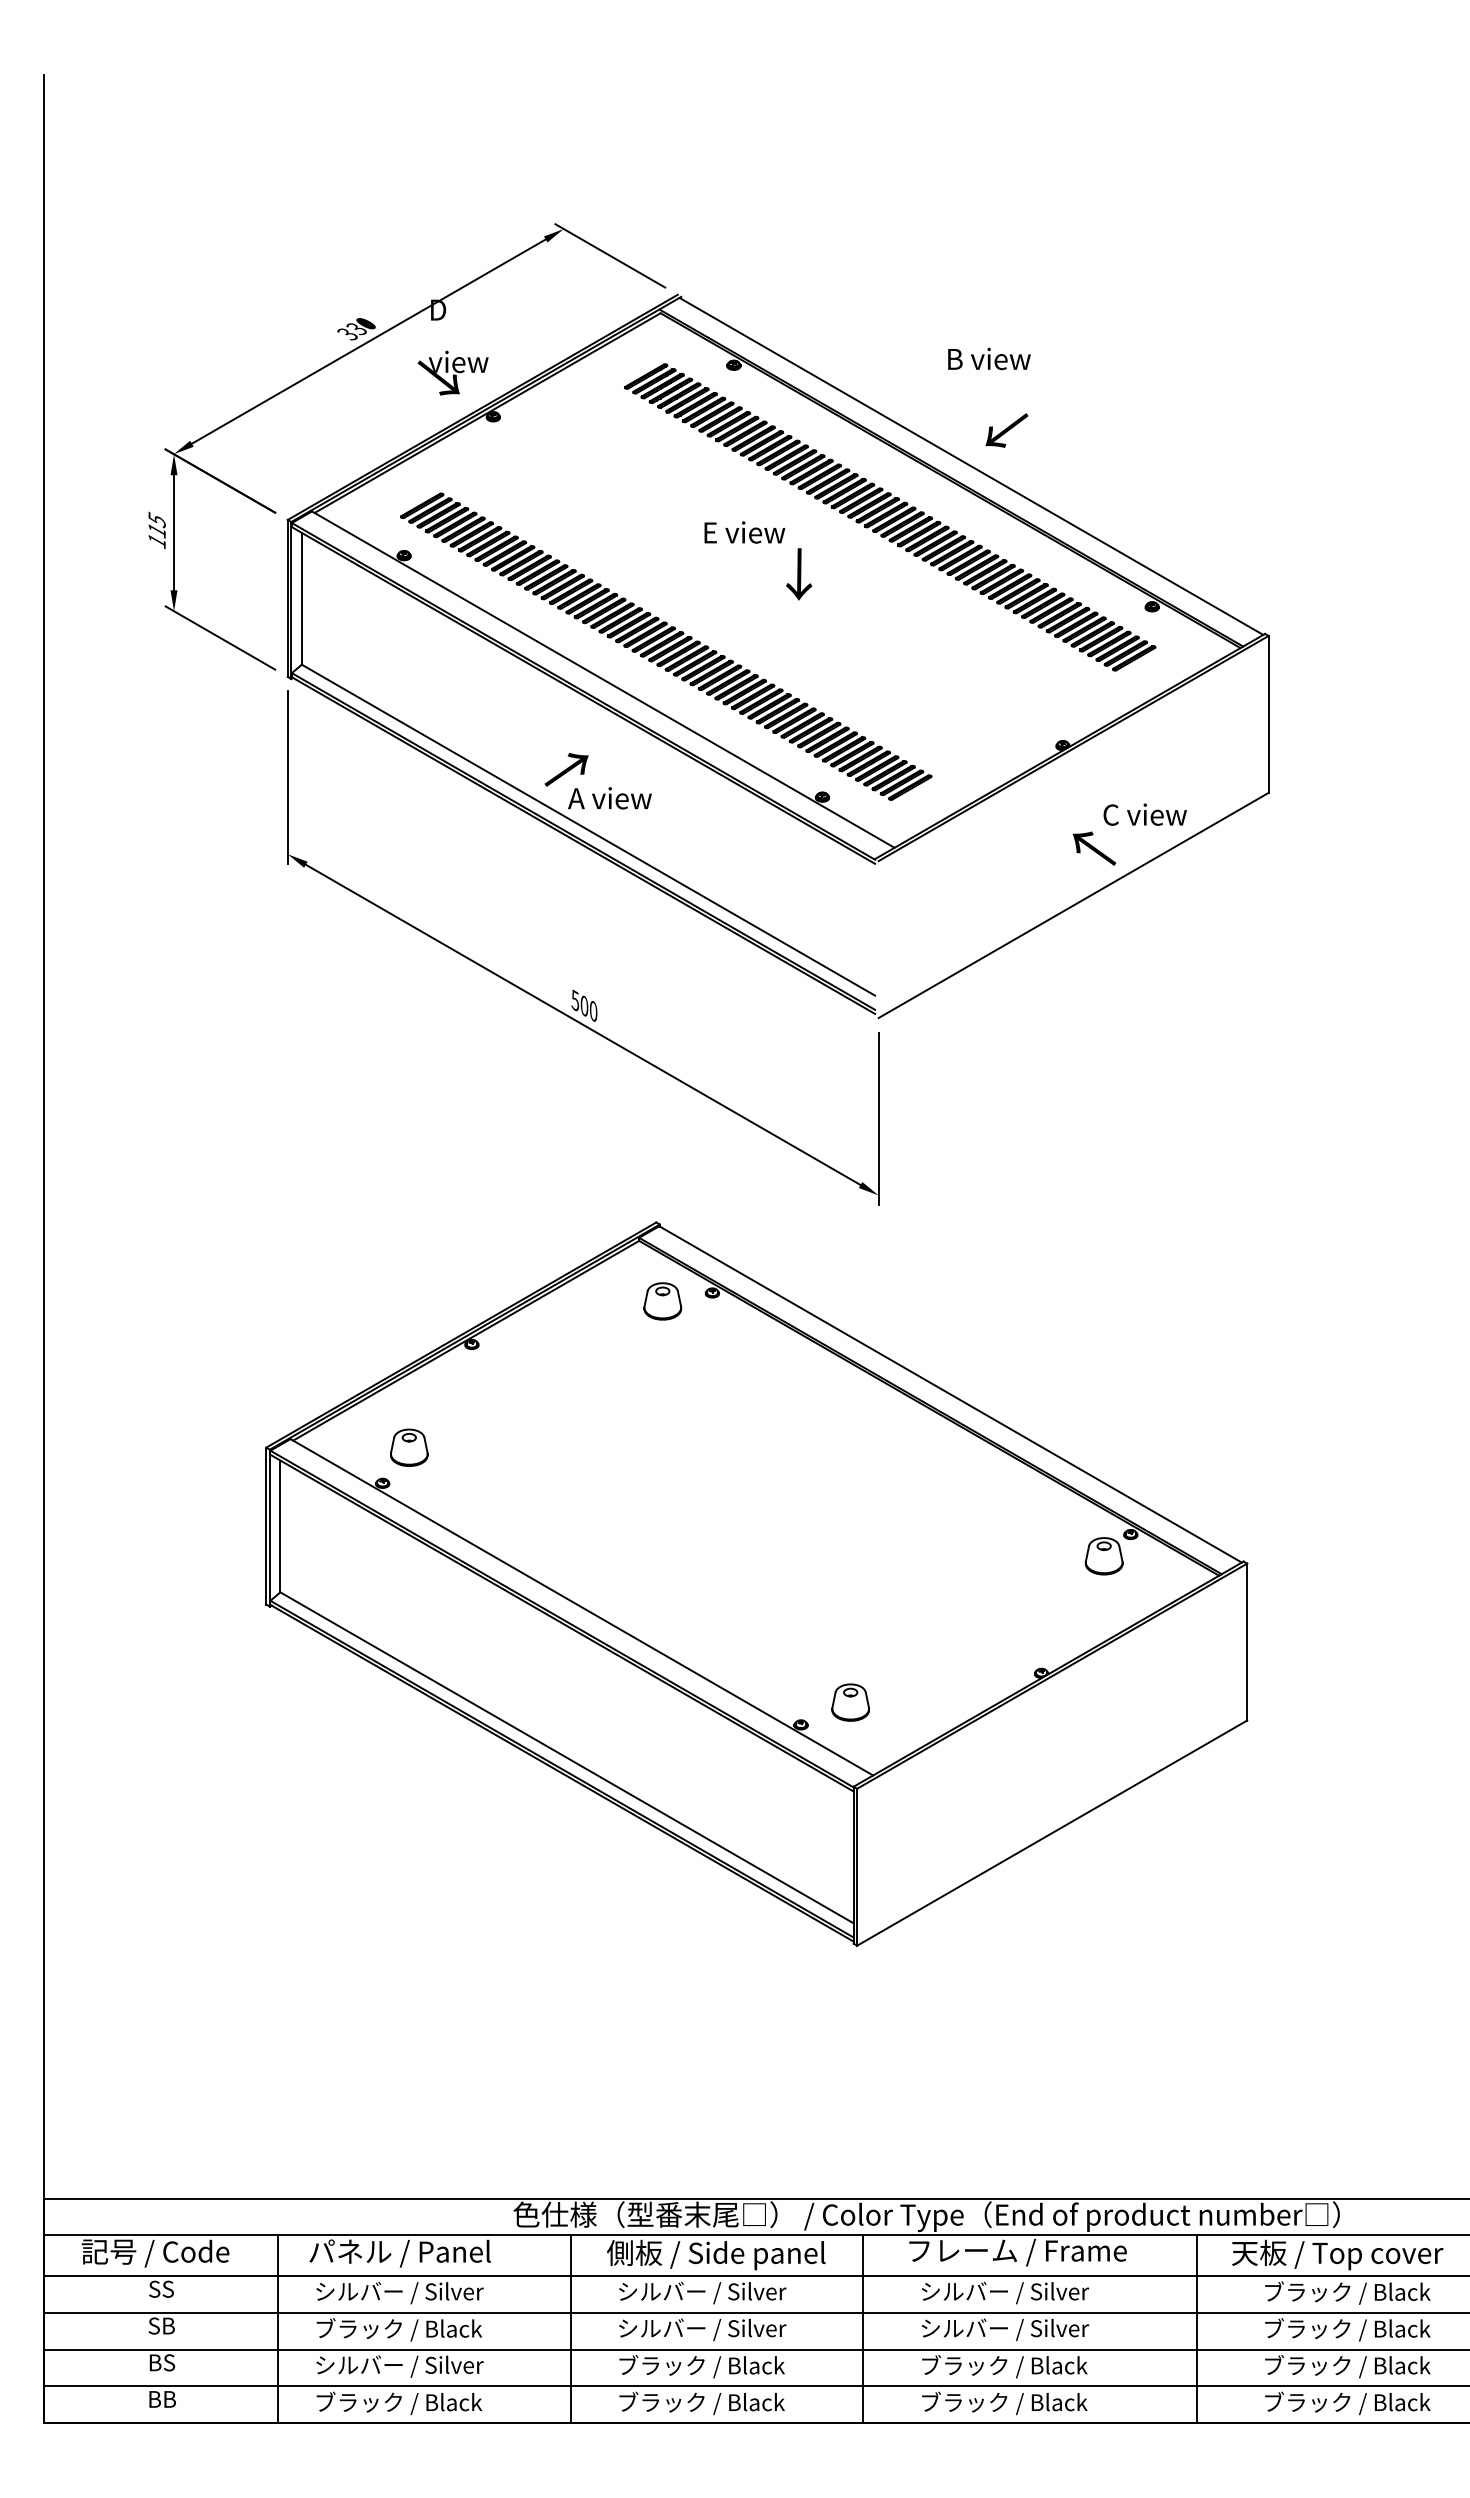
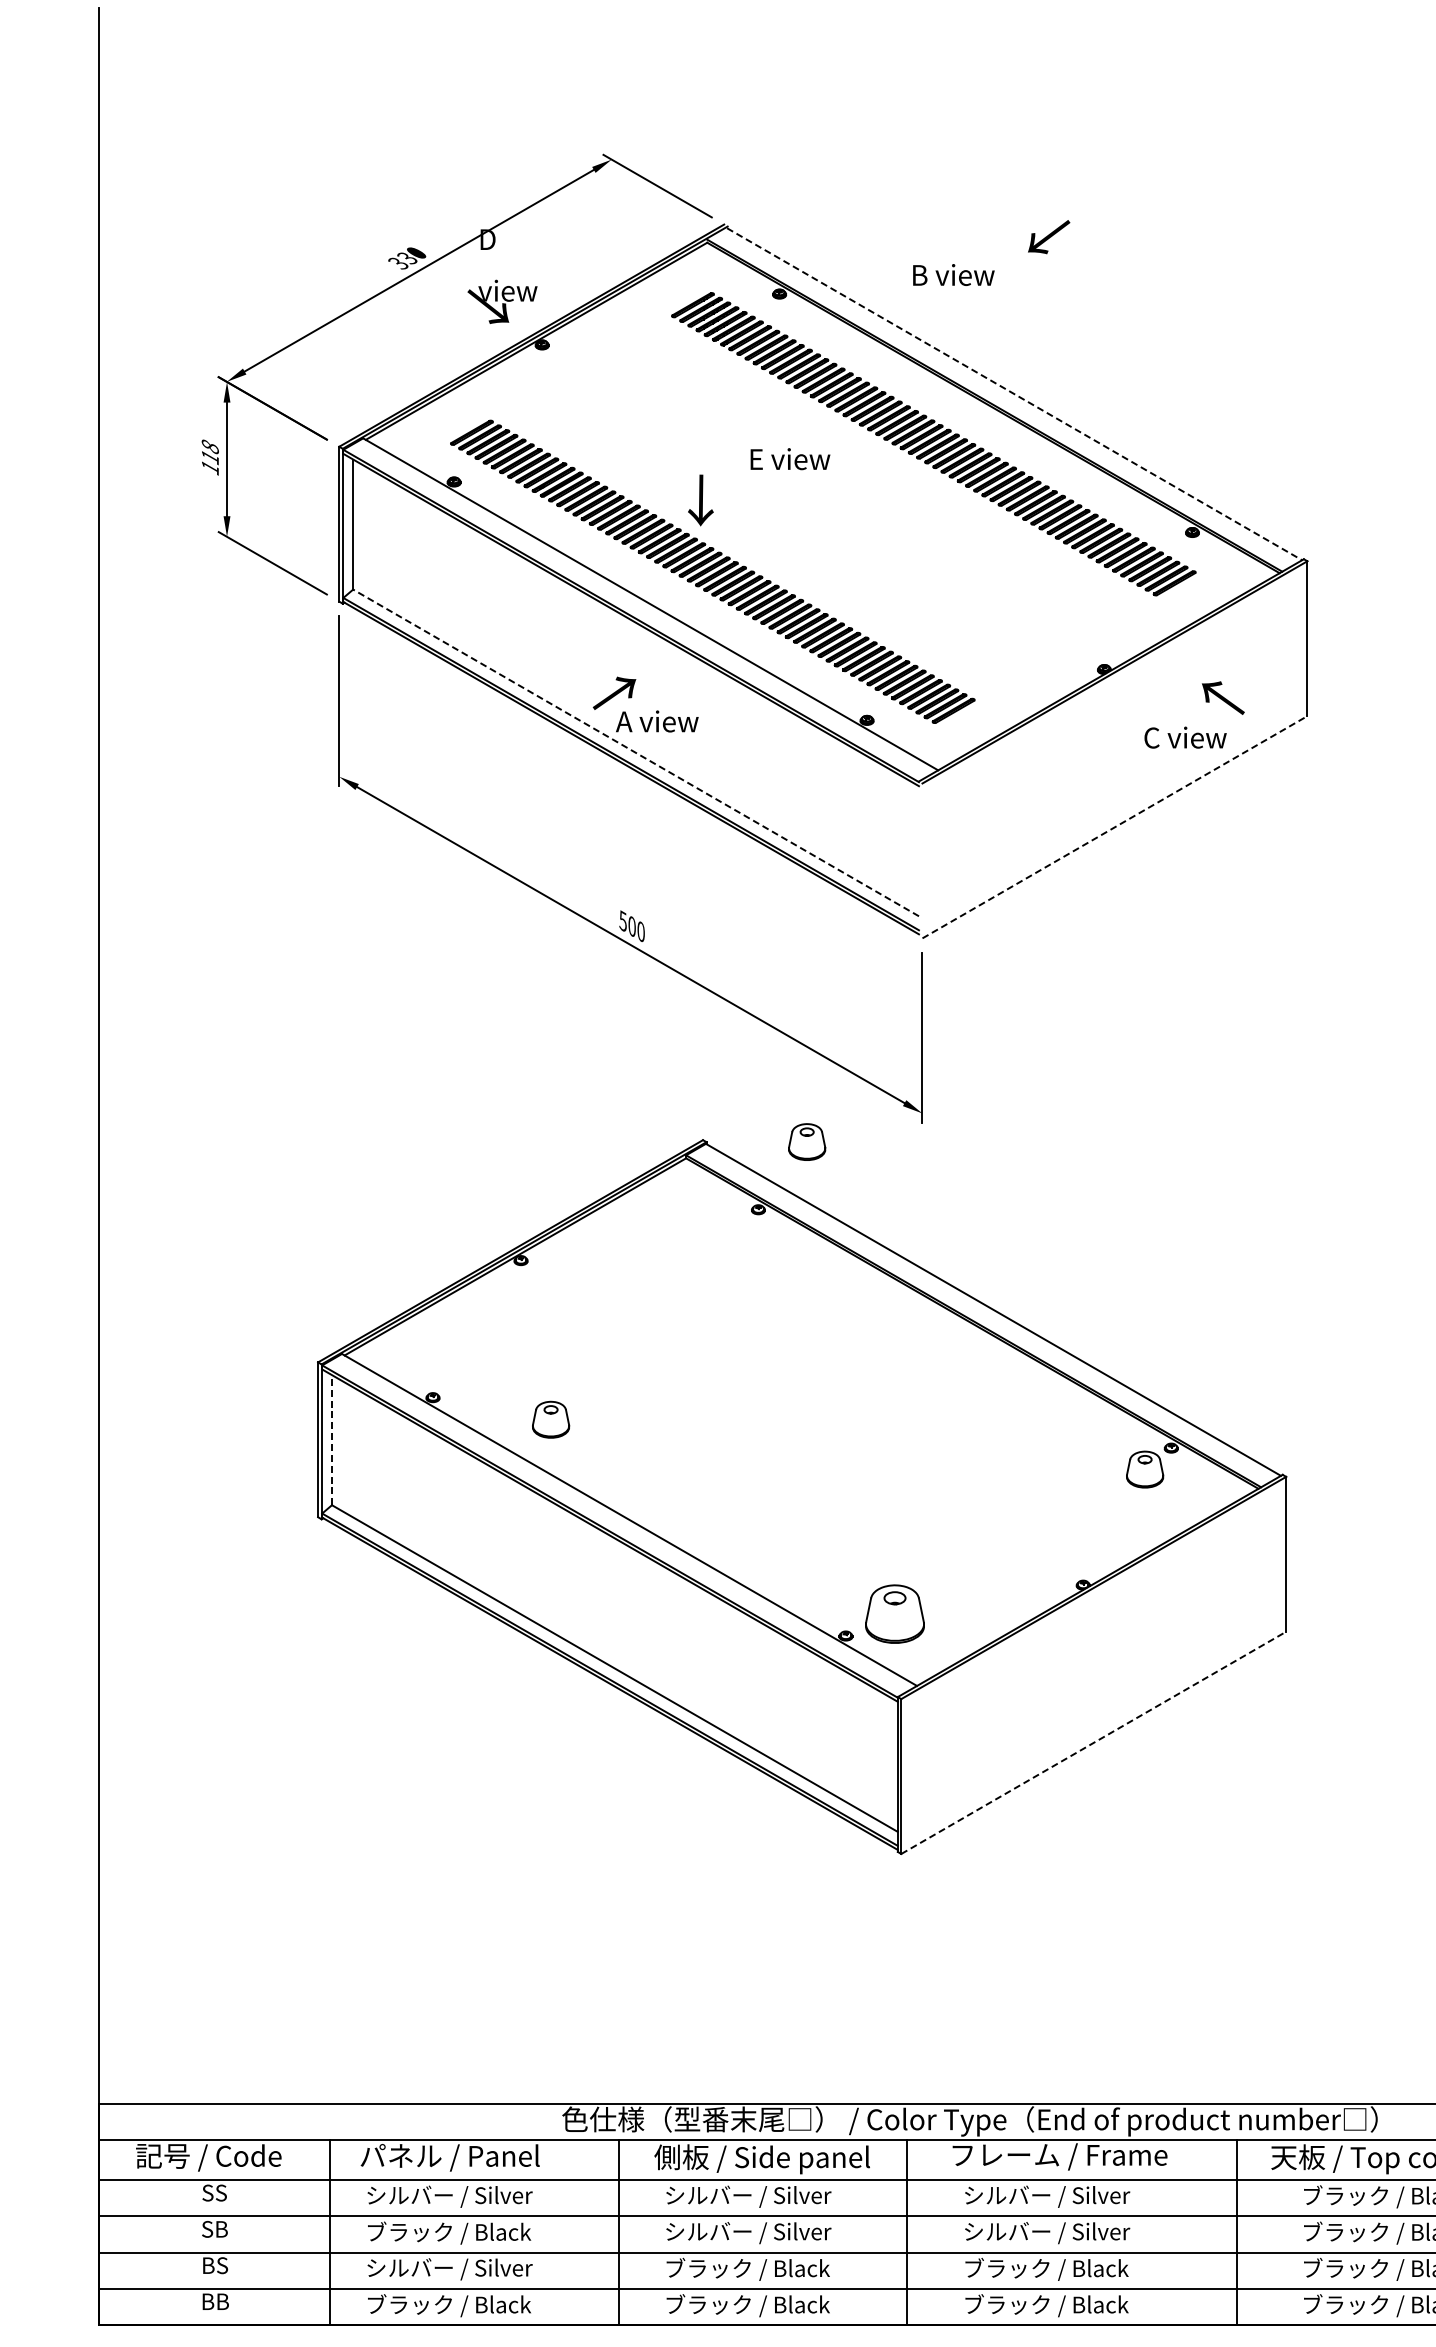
text: (989, 358) -> (953, 274), moved
text: (1006, 430) -> (1048, 237), moved
line: (972, 467) -> (1015, 394), solid -> dashed
text: (156, 519) -> (209, 446), 115 -> 118
text: (799, 574) -> (701, 500), moved
line: (588, 830) -> (636, 753), solid -> dashed
text: (1094, 848) -> (1223, 697), moved
line: (1074, 905) -> (1115, 827), solid -> dashed
part: (662, 1301) -> (806, 1142), moved
part: (409, 1447) -> (551, 1419), moved
line: (280, 1526) -> (332, 1440), solid -> dashed
part: (850, 1702) -> (894, 1613), size x1.6
line: (1052, 1832) -> (1094, 1742), solid -> dashed

